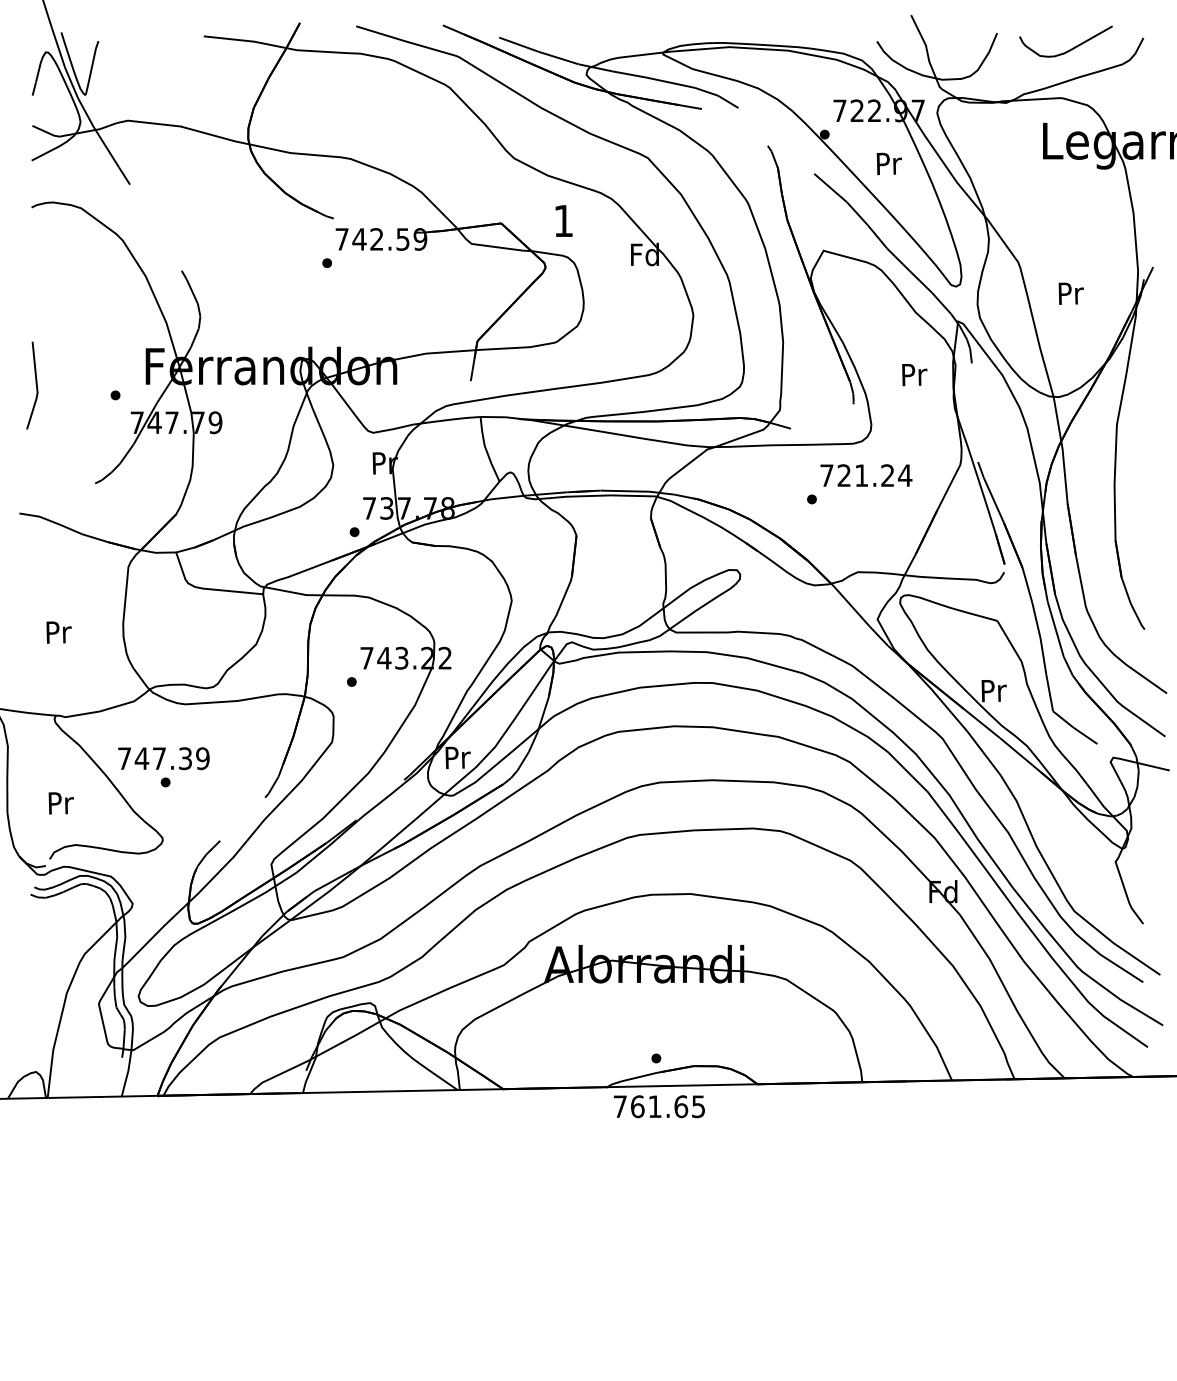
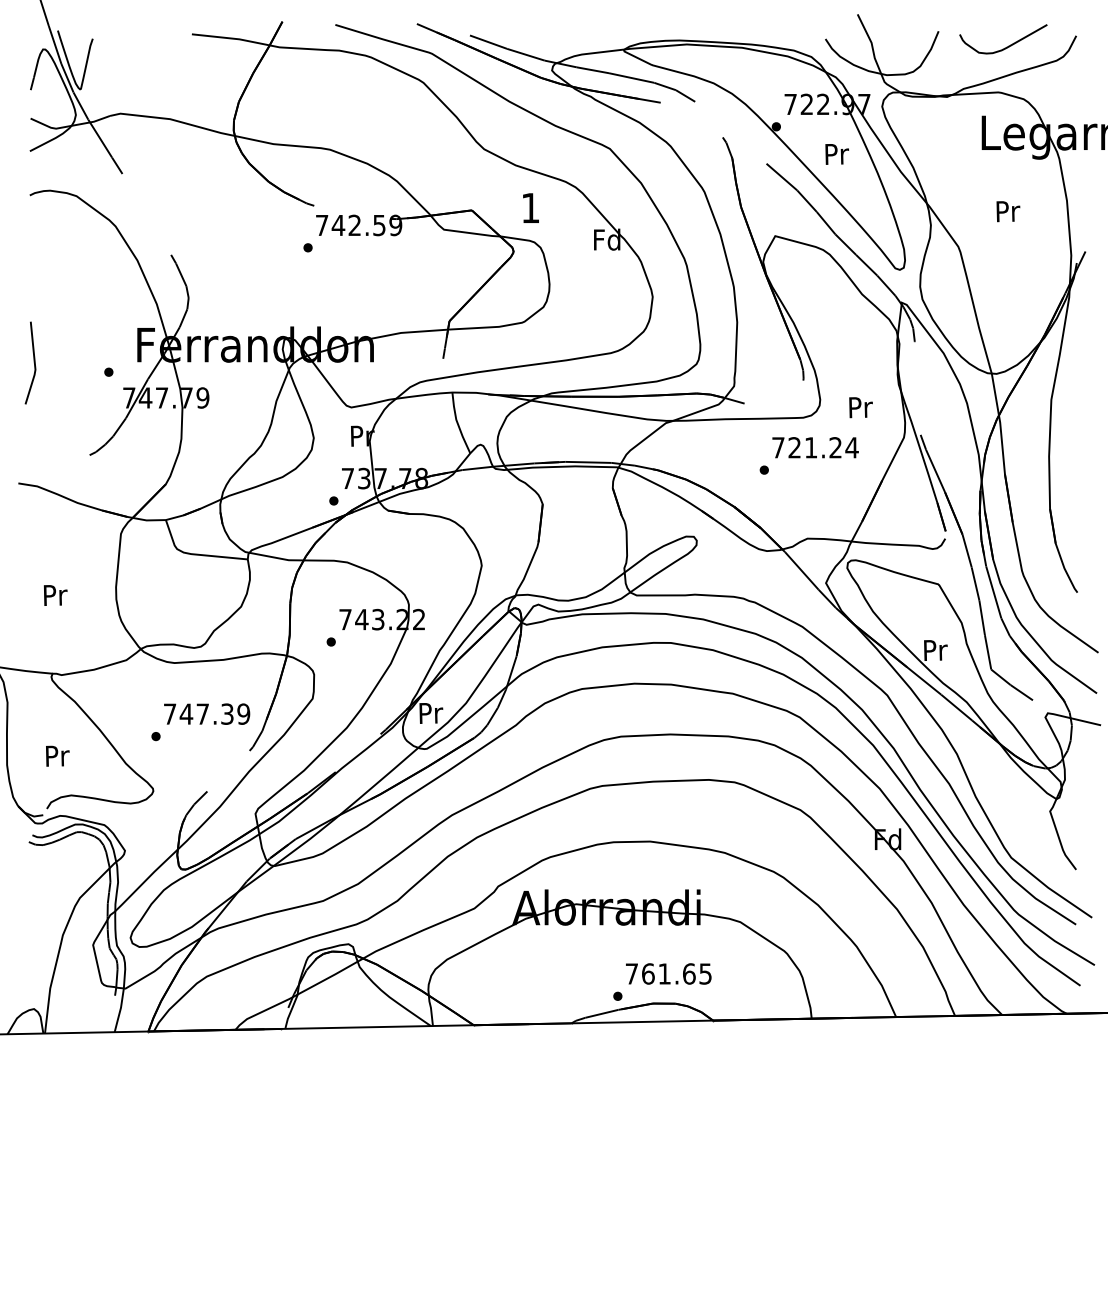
text: (1070, 293) -> (1007, 211), moved
text: (914, 375) -> (860, 408), moved
text: (163, 758) -> (206, 714), moved
text: (659, 1106) -> (668, 973), moved

